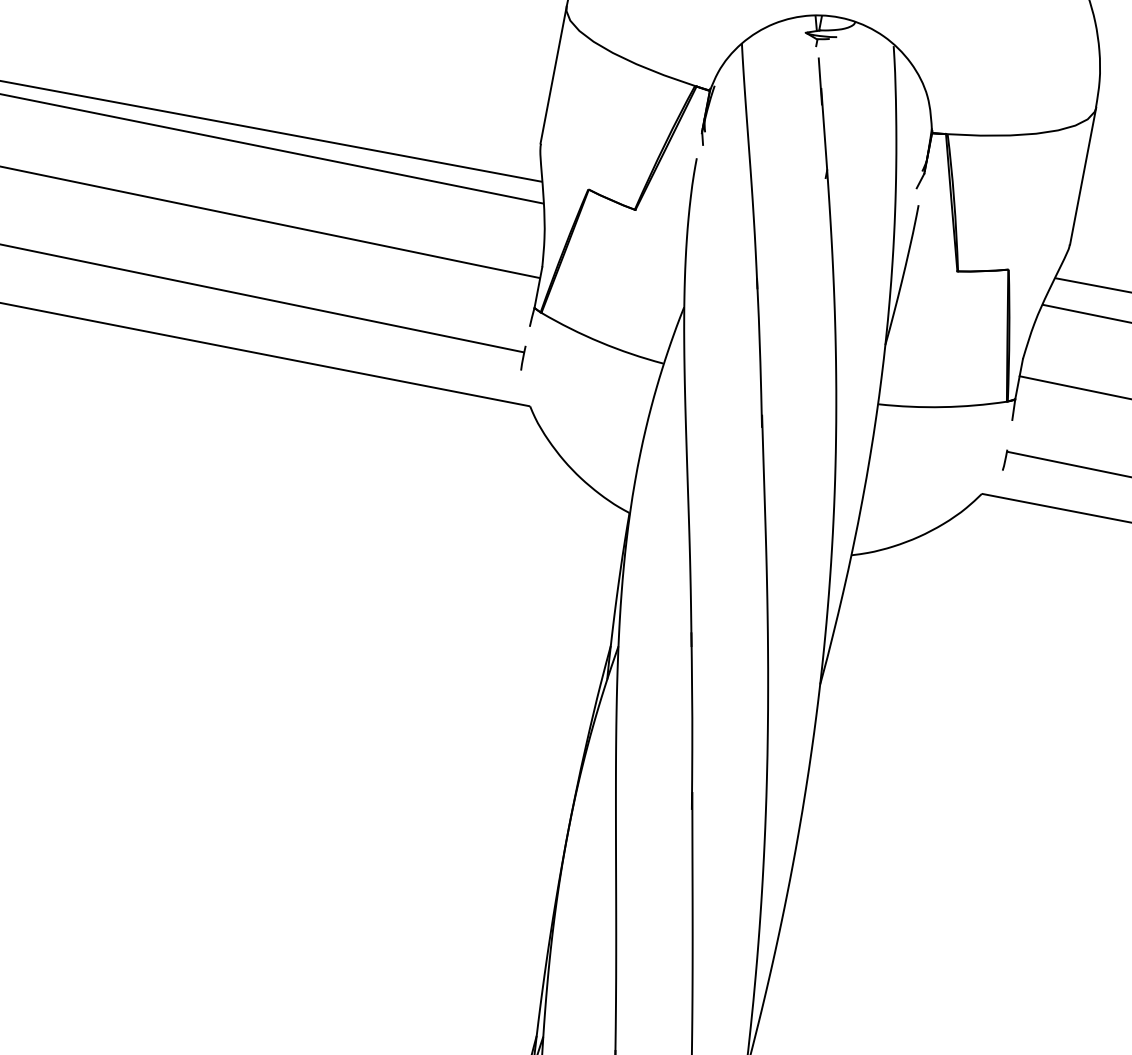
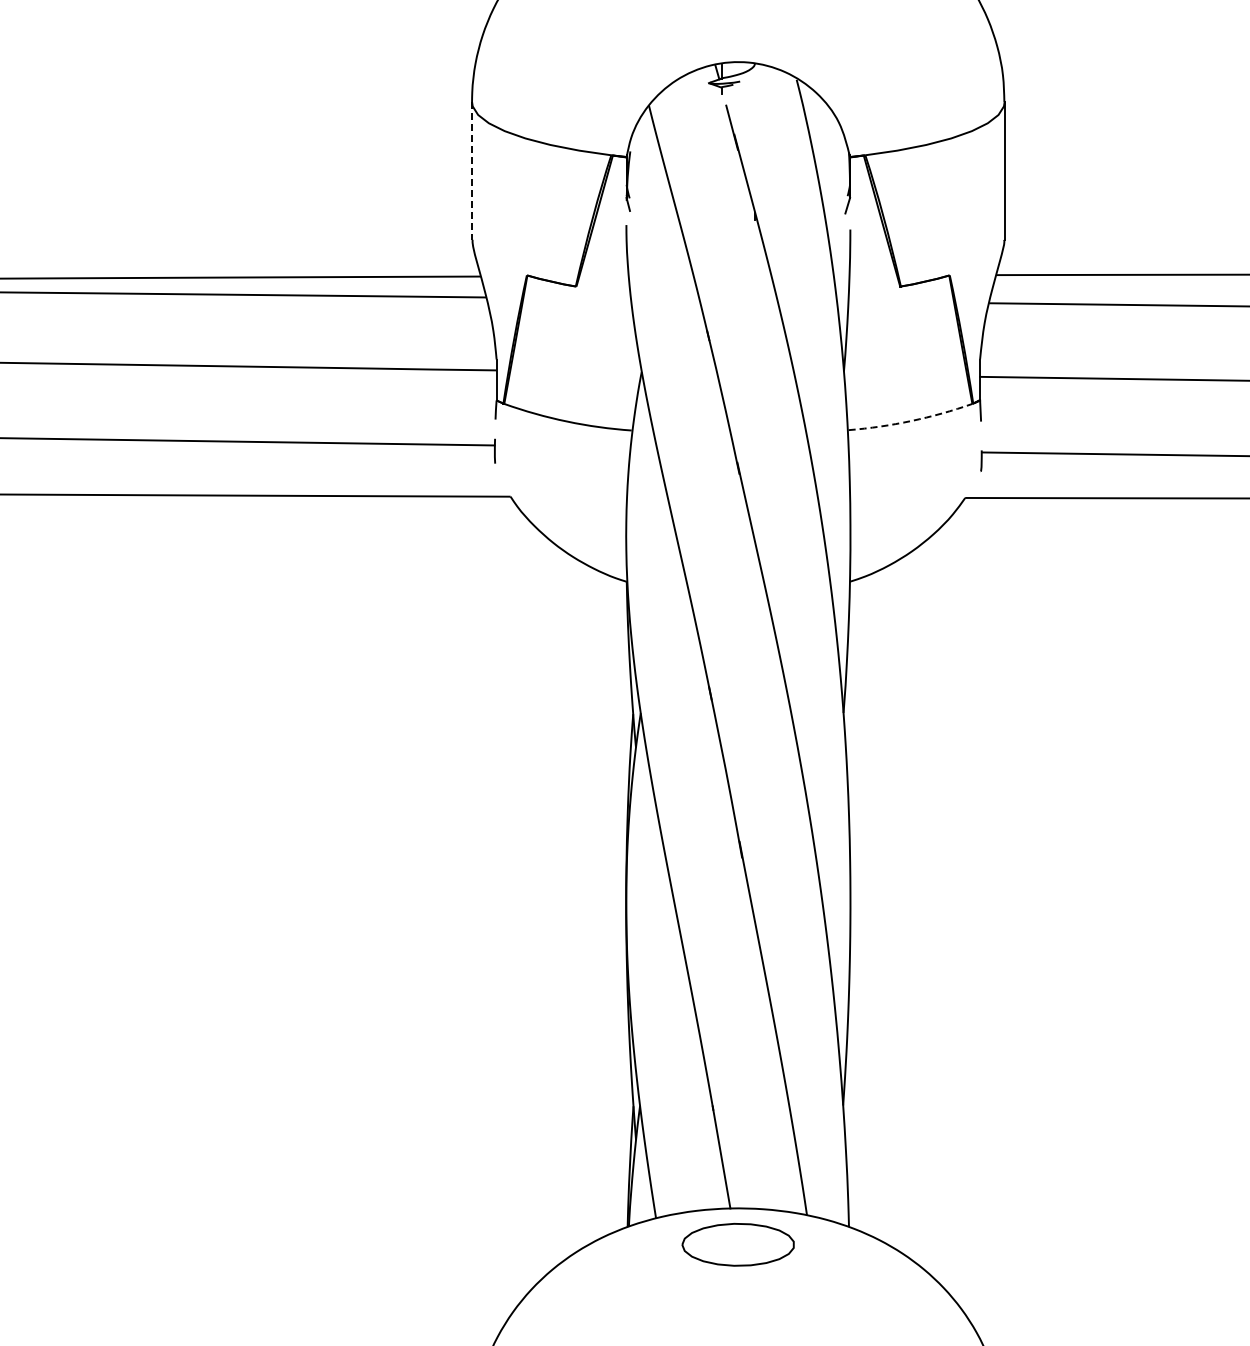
line: (554, 74) -> (472, 170), solid -> dashed
arc: (943, 407) -> (911, 421), solid -> dashed

